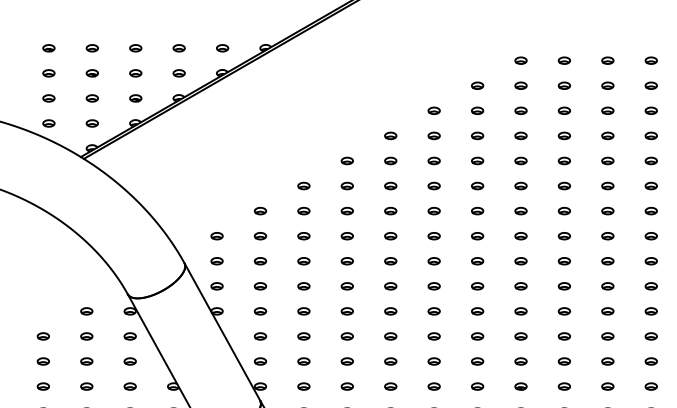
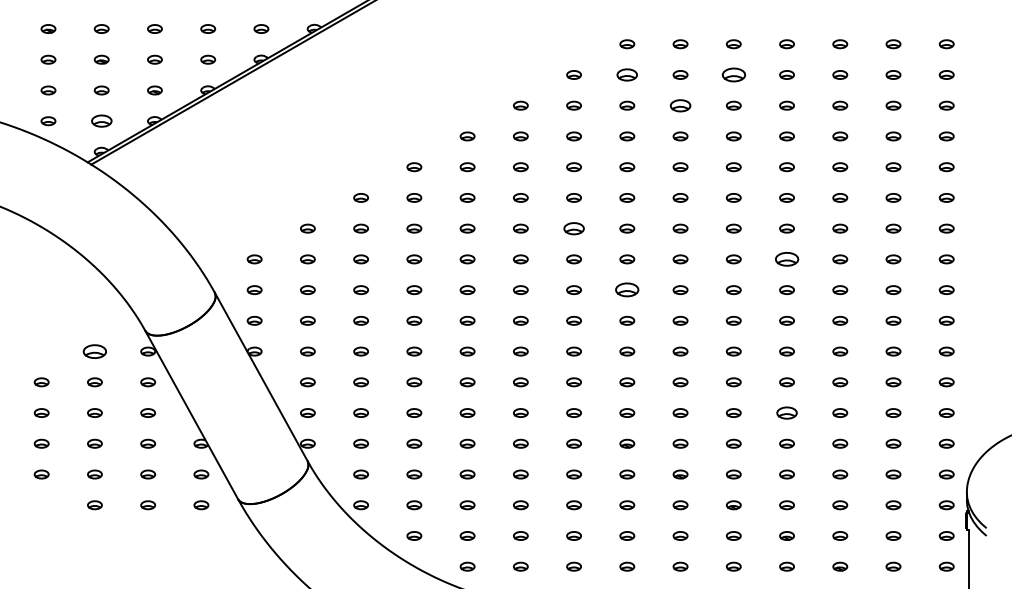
part: (521, 85) -> (627, 74), size x1.4
part: (607, 85) -> (733, 74), size x1.6
part: (564, 110) -> (680, 105), size x1.4
part: (92, 123) -> (101, 121), size x1.4
part: (477, 210) -> (573, 228), size x1.4
part: (650, 236) -> (786, 259), size x1.6
part: (521, 261) -> (627, 290), size x1.6
part: (86, 311) -> (94, 351), size x1.6
part: (650, 361) -> (786, 412), size x1.4

